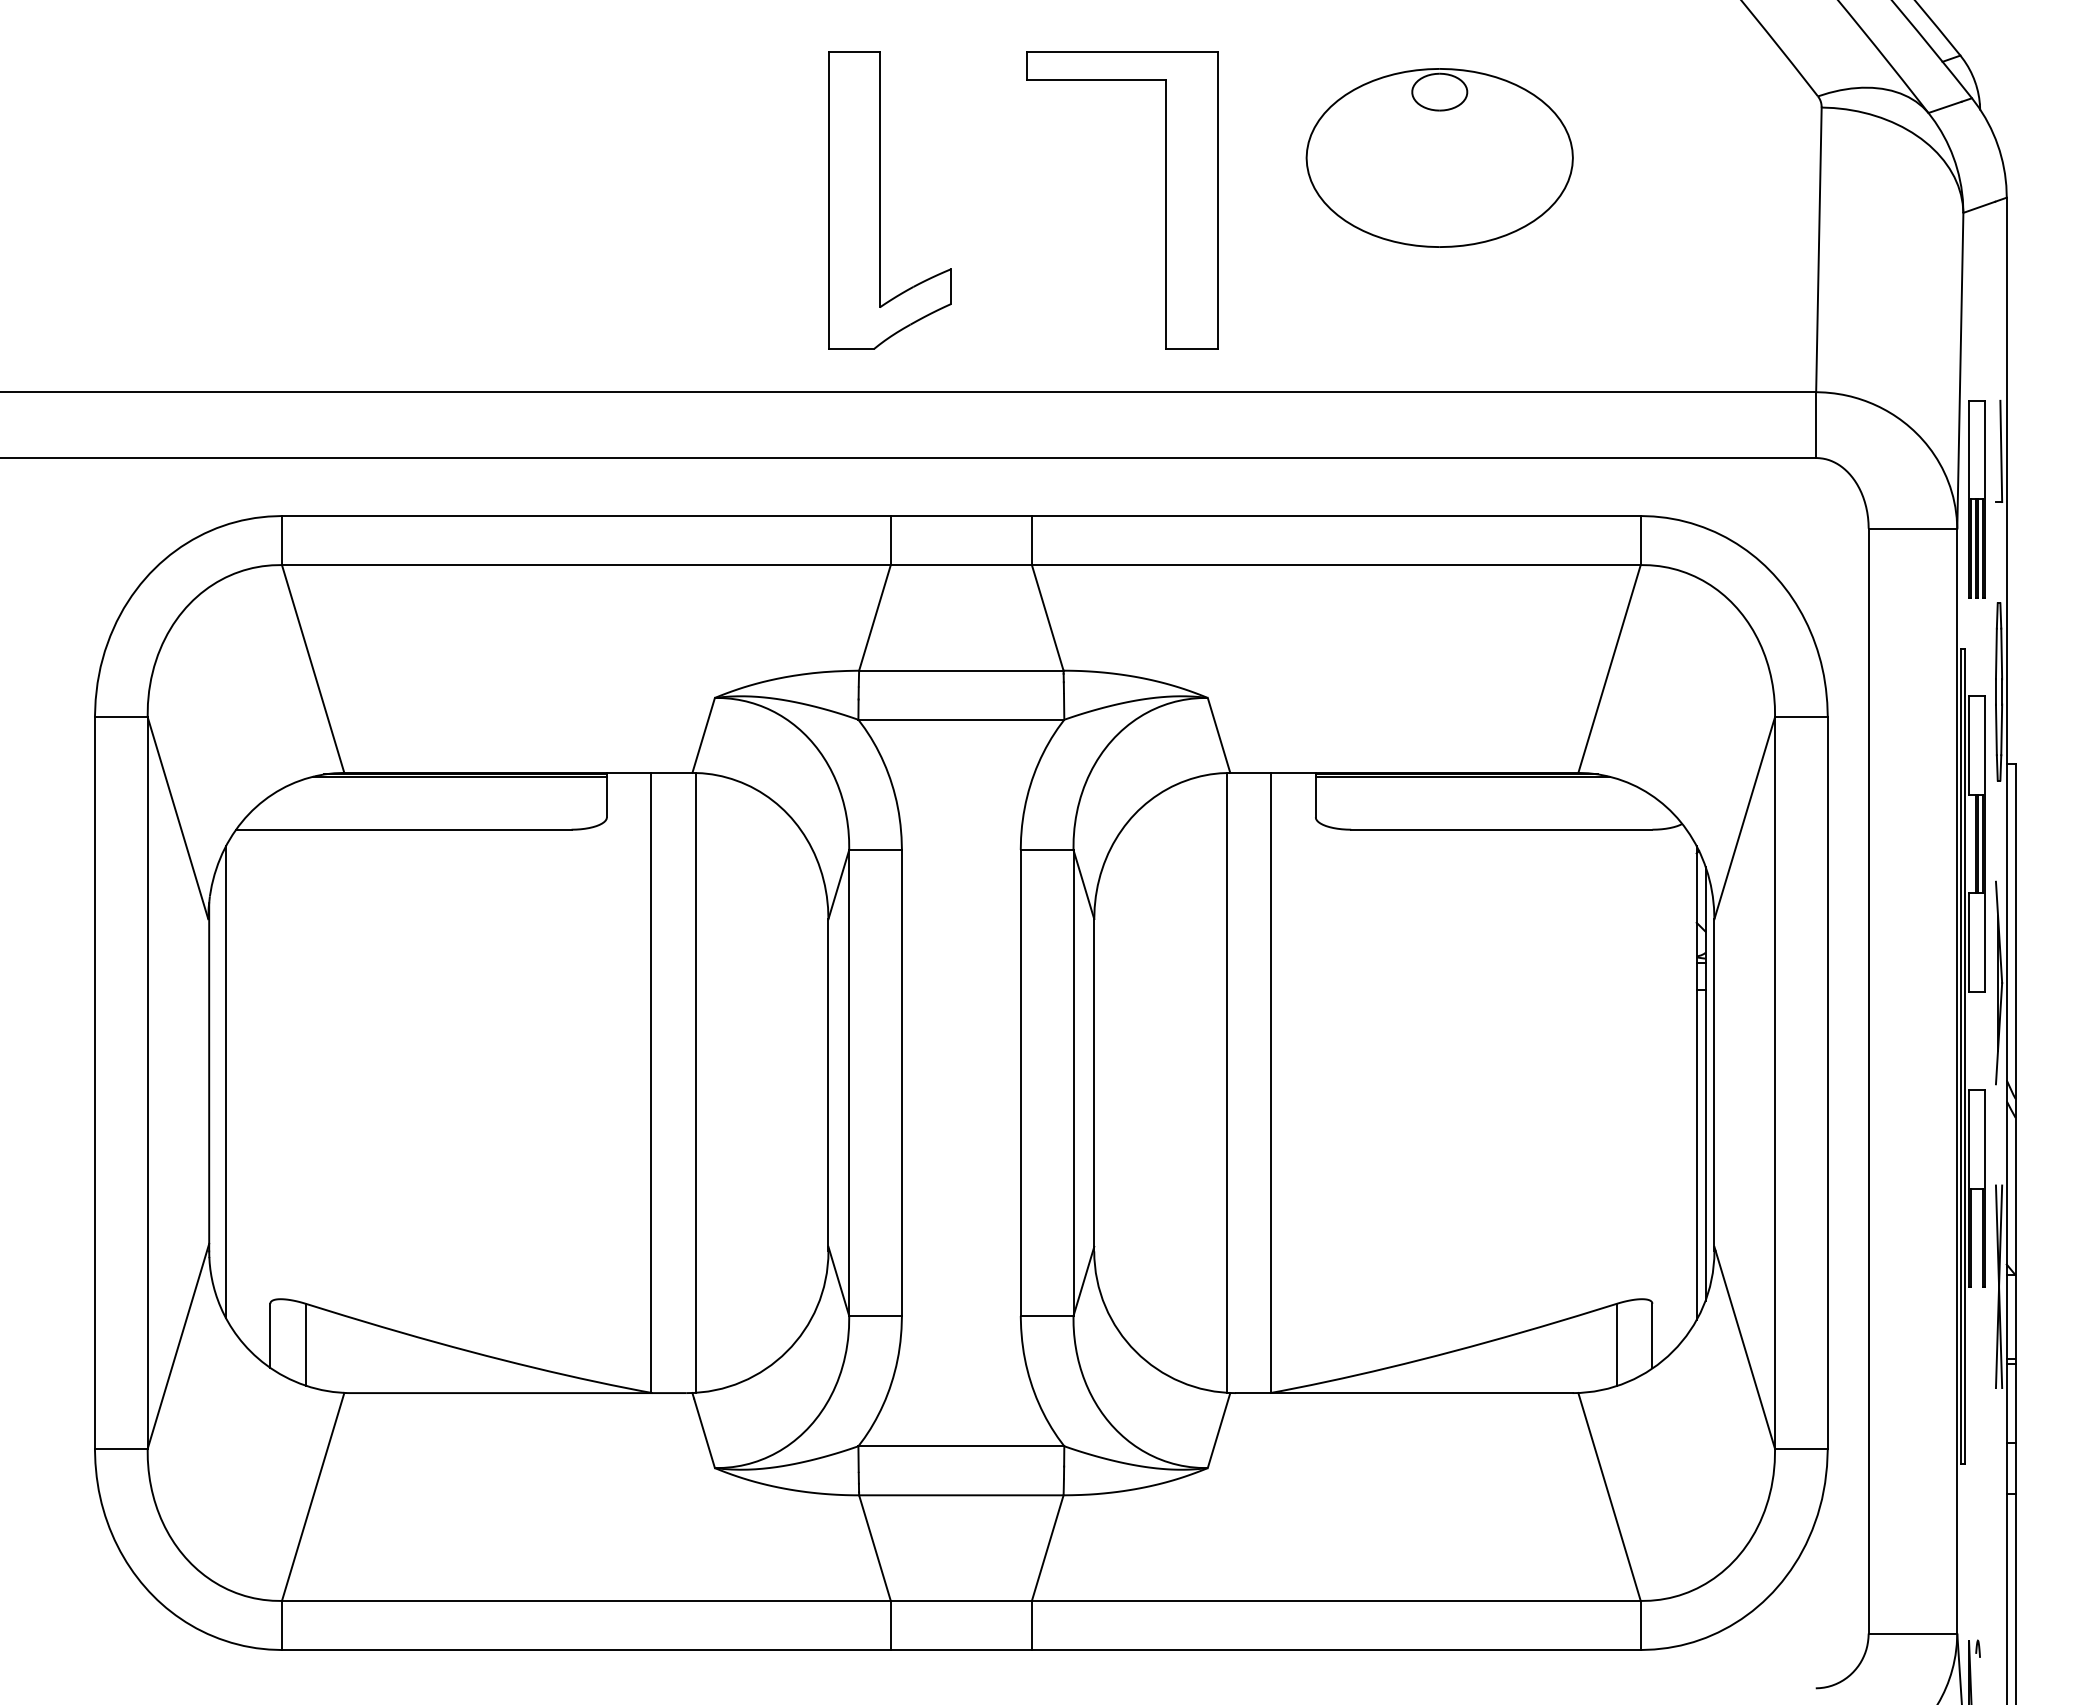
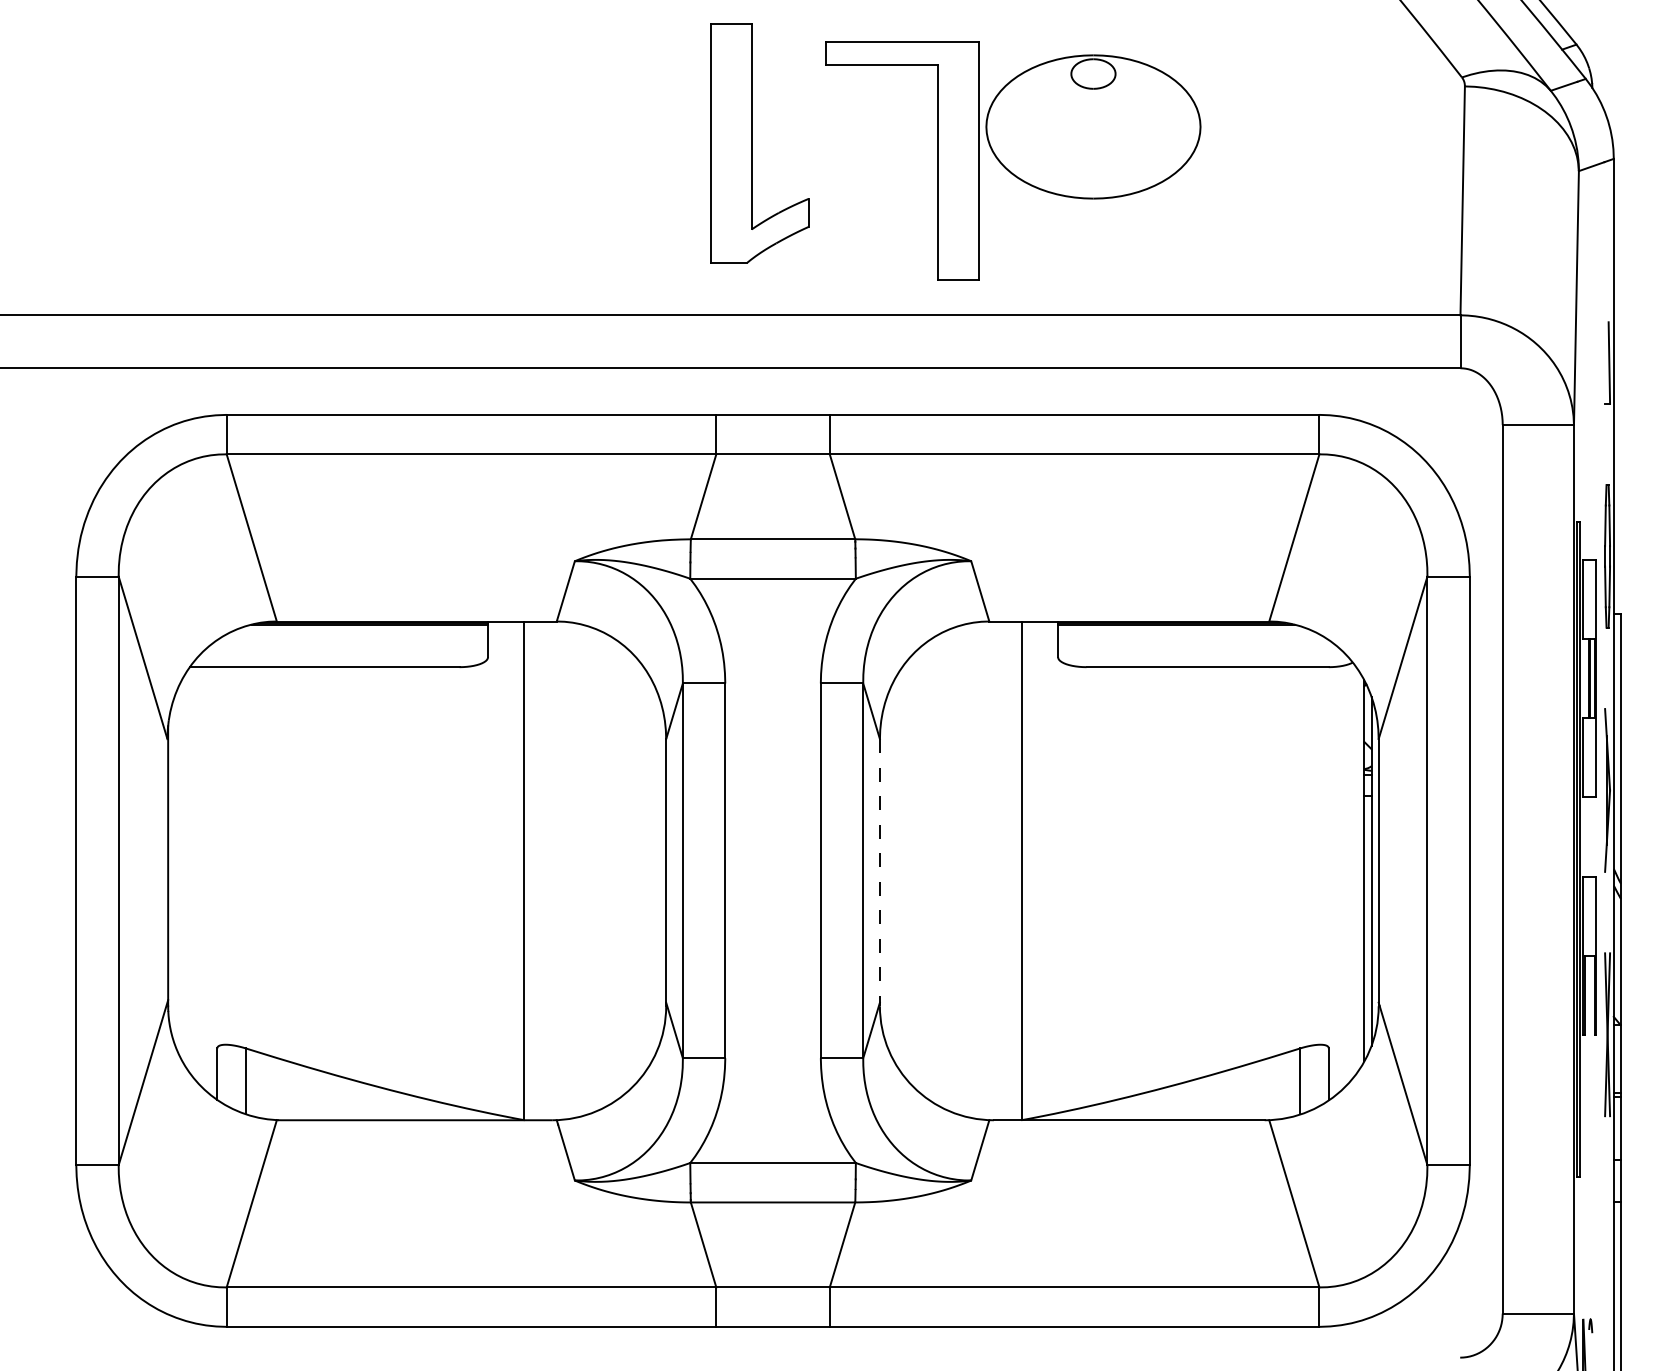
part: (1439, 157) -> (1093, 126), moved
part: (880, 200) -> (752, 143), moved
part: (1976, 499) -> (1589, 401), removed
line: (226, 1082) -> (182, 870), removed
line: (695, 1082) -> (559, 870), removed
line: (1227, 1082) -> (987, 870), removed
line: (1094, 1085) -> (880, 872), solid -> dashed

